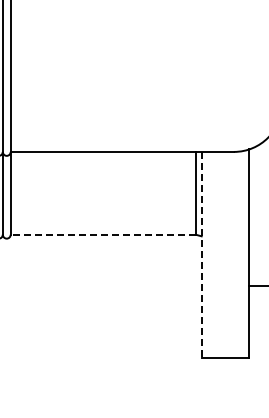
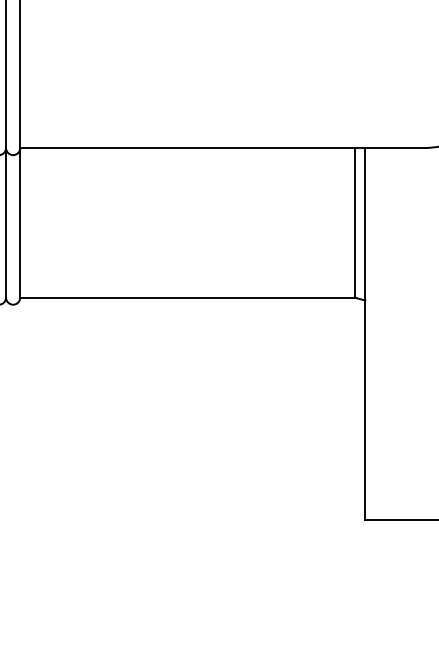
line: (103, 234) -> (187, 297), dashed -> solid
line: (201, 254) -> (365, 333), dashed -> solid

